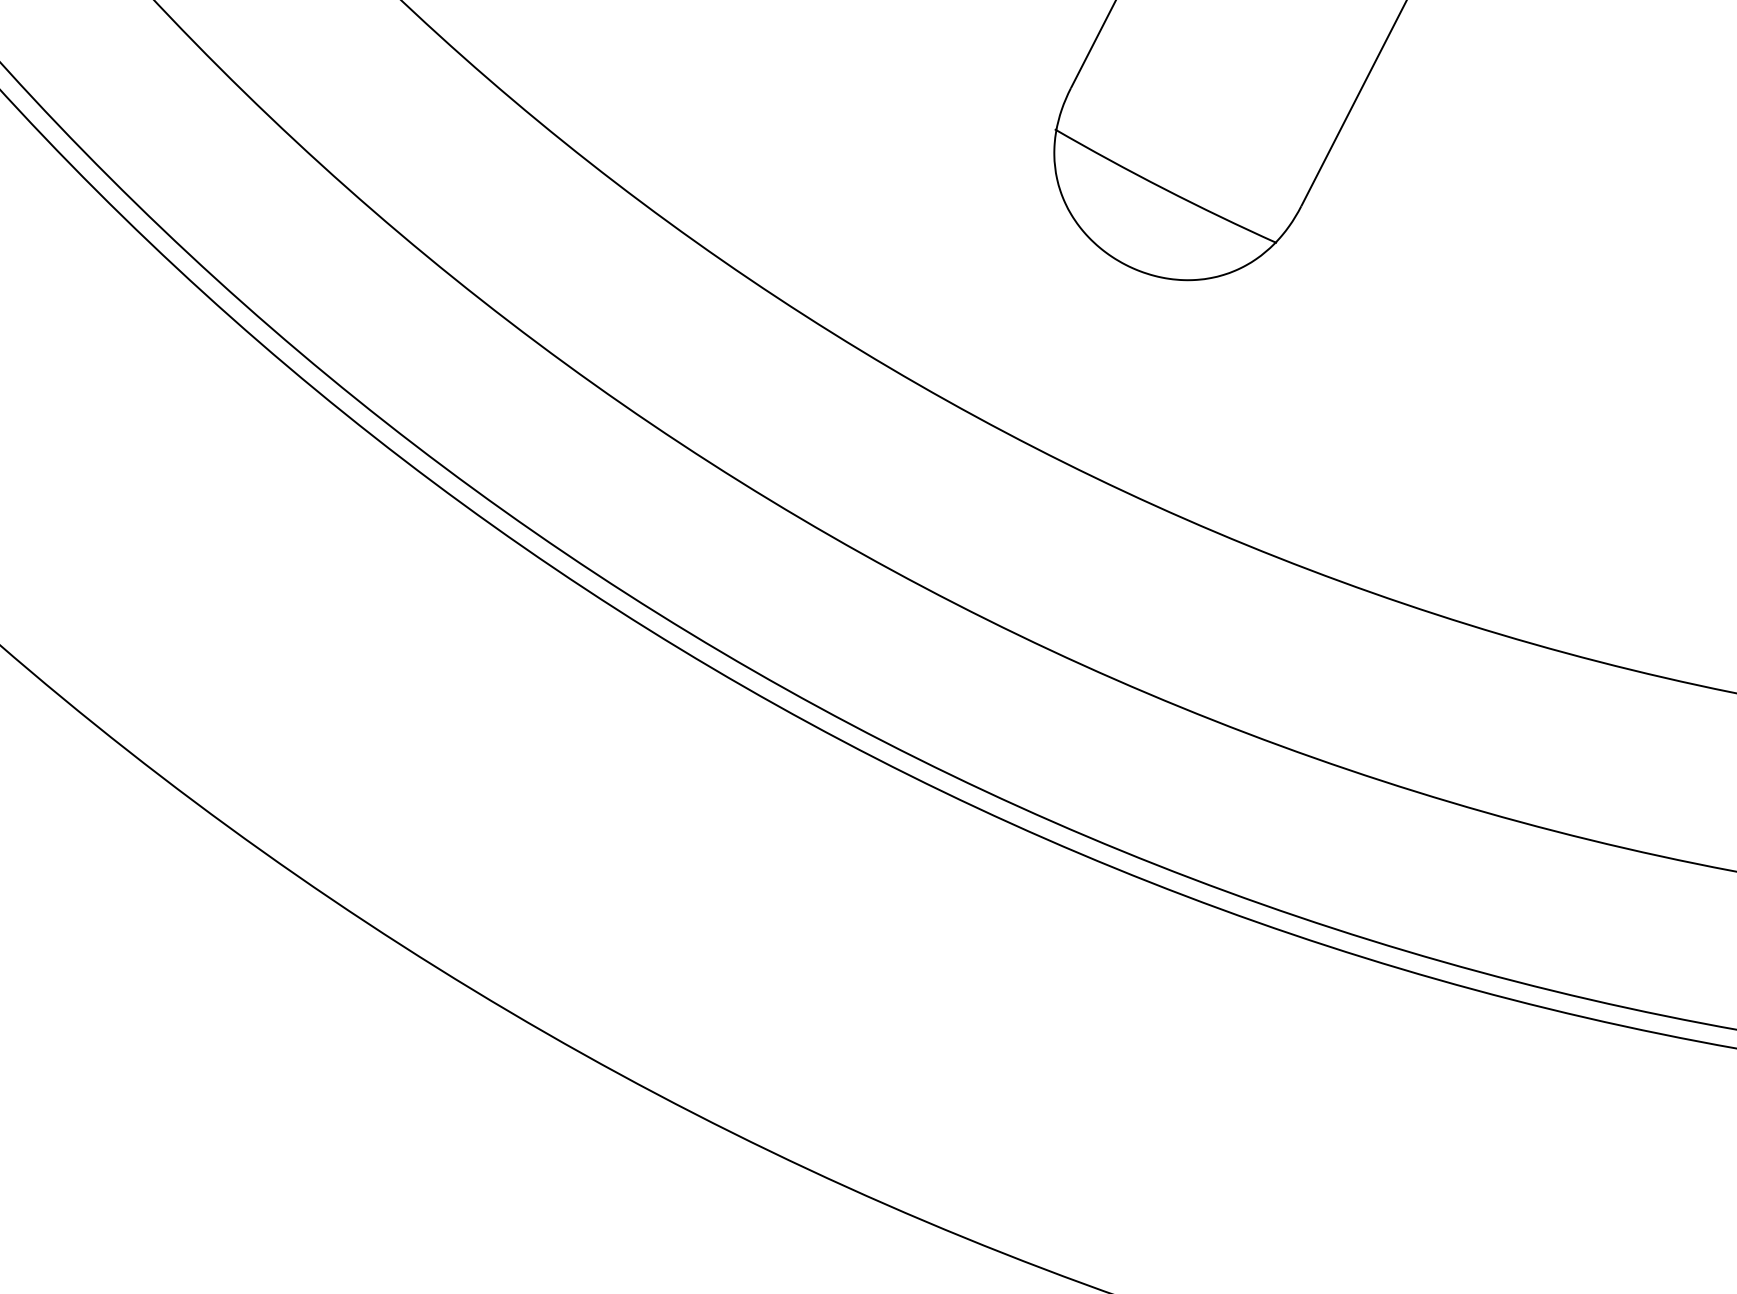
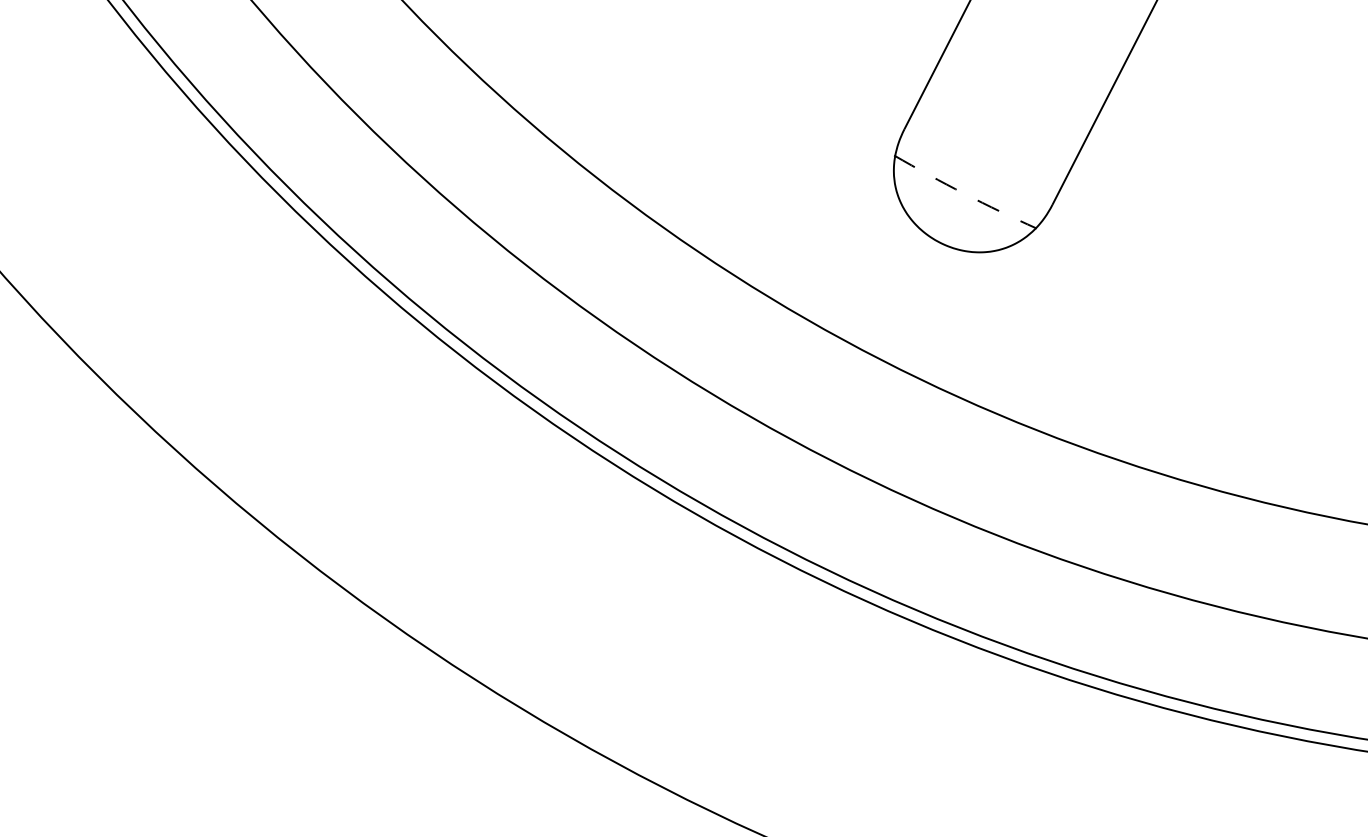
arc: (1164, 188) -> (964, 193), solid -> dashed

